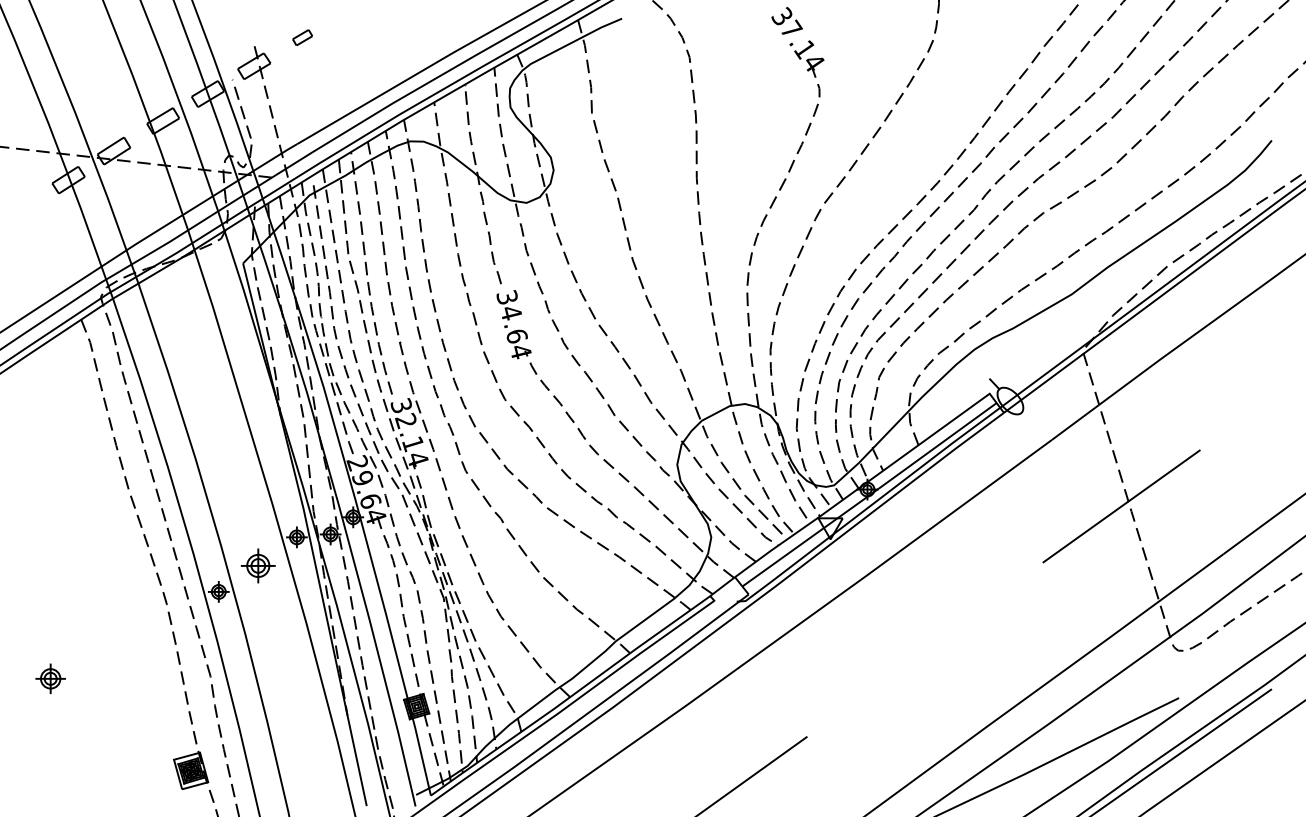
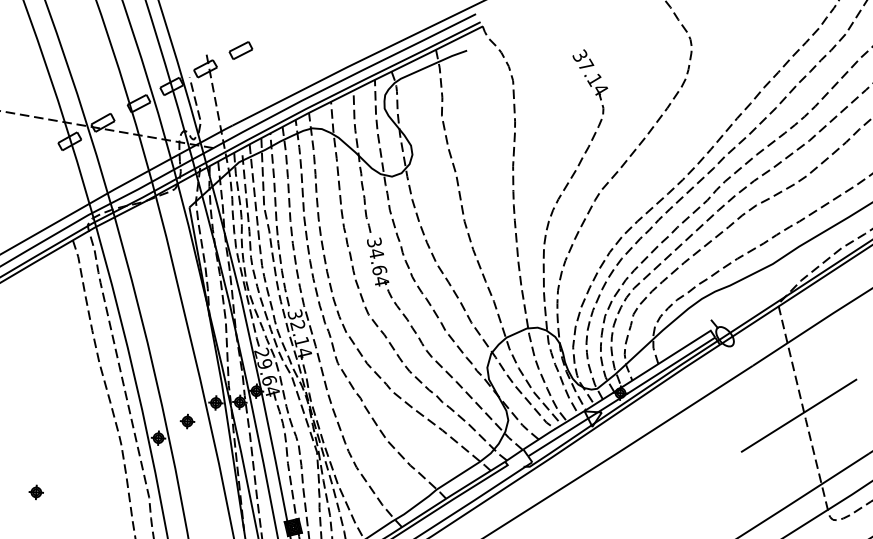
part: (302, 37) -> (240, 50), size x1.67
part: (258, 565) -> (187, 421), size x0.62
part: (50, 678) -> (36, 492), size x0.71

